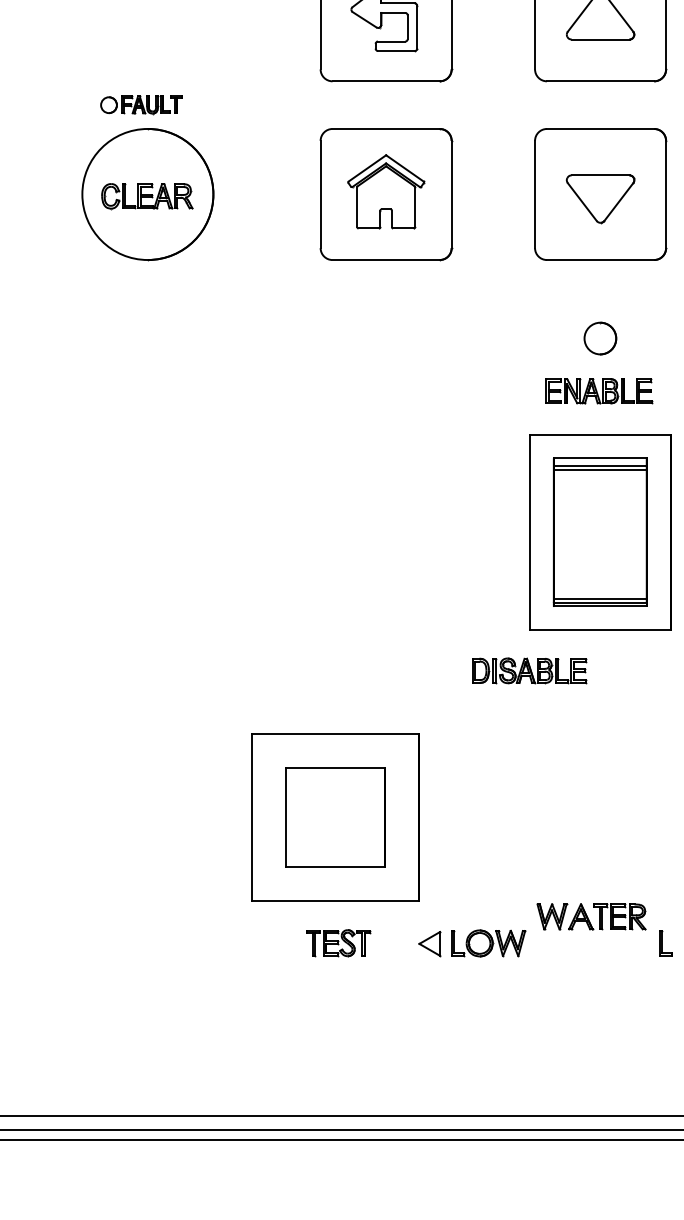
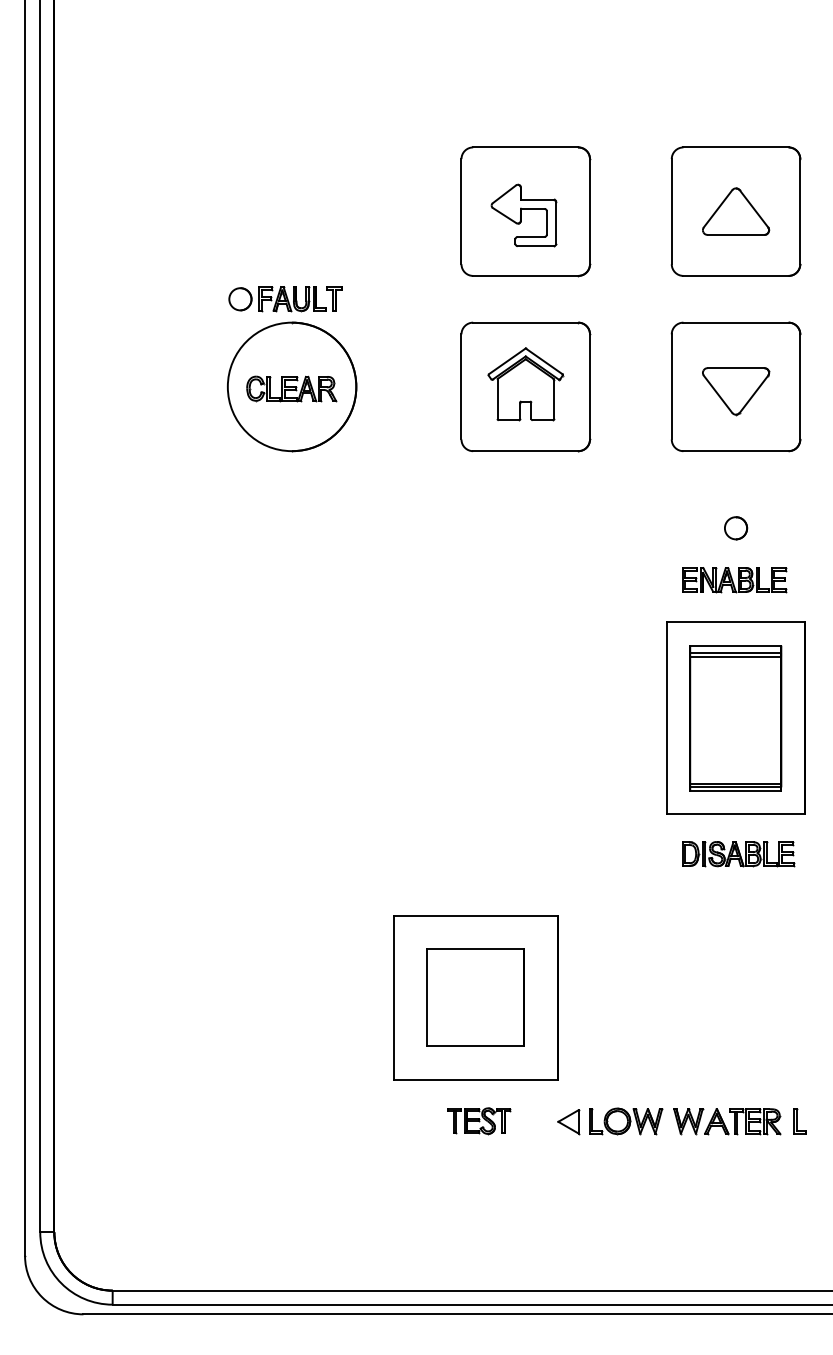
part: (141, 105) -> (285, 299), size x1.43
circle: (601, 338) -> (736, 528), size x0.71
part: (529, 671) -> (738, 854), moved
part: (591, 917) -> (727, 1121), moved

